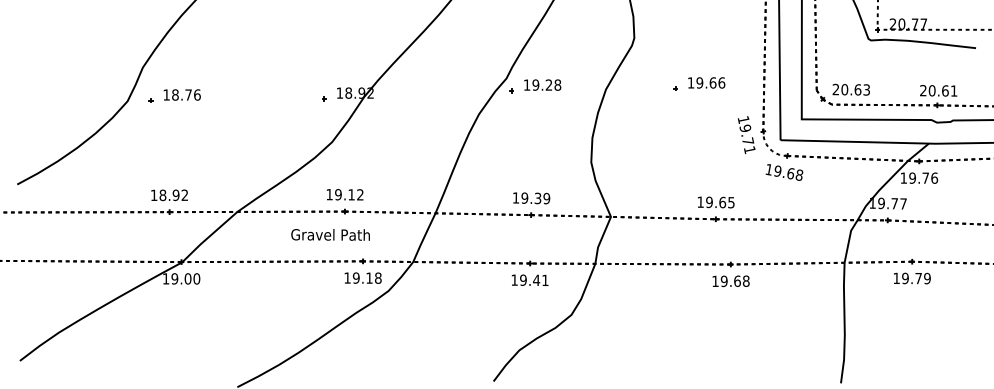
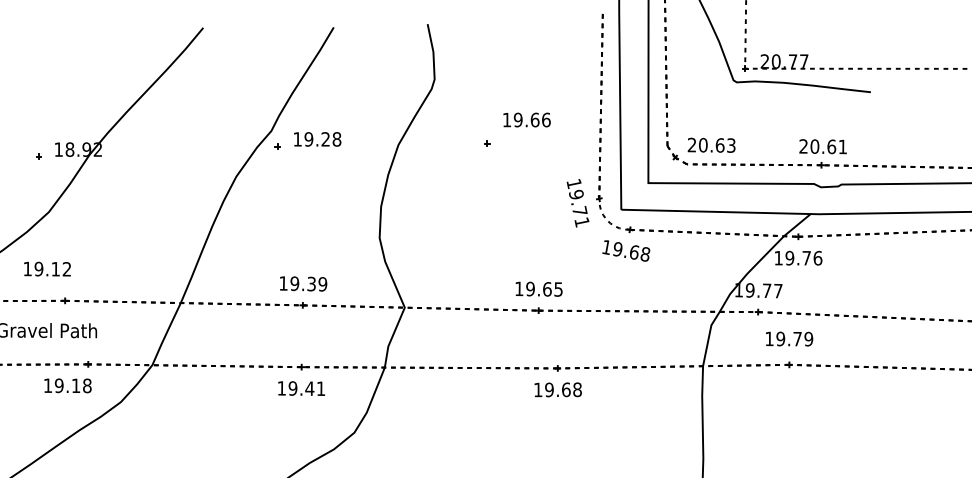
text: (706, 82) -> (526, 119), moved
text: (344, 194) -> (46, 268), moved
text: (362, 277) -> (67, 385), moved
text: (912, 278) -> (789, 339), moved

